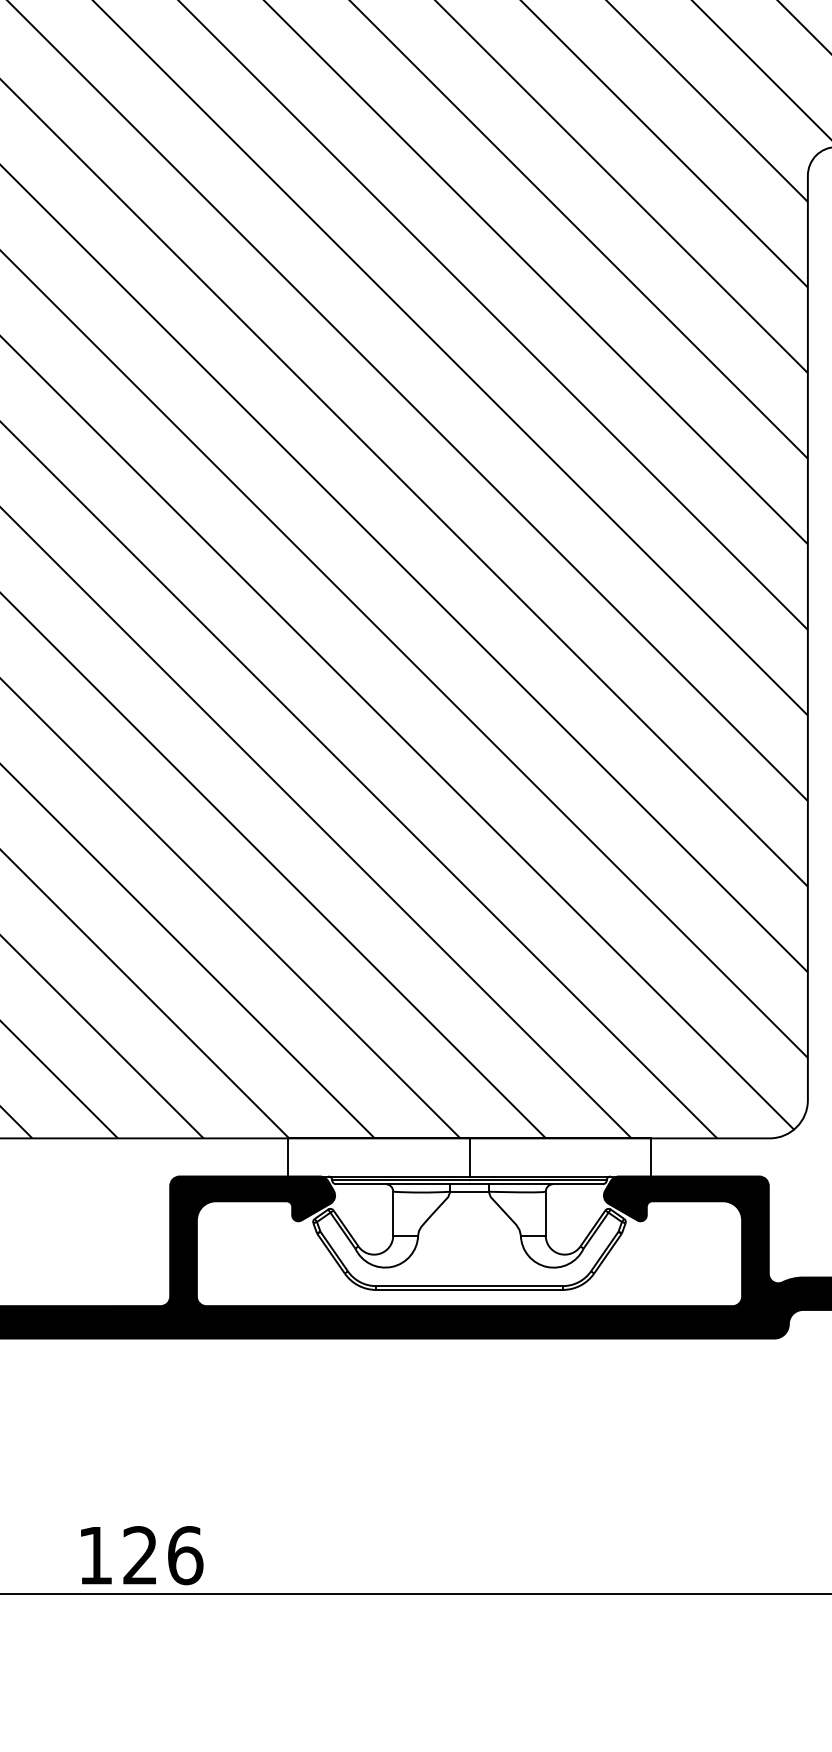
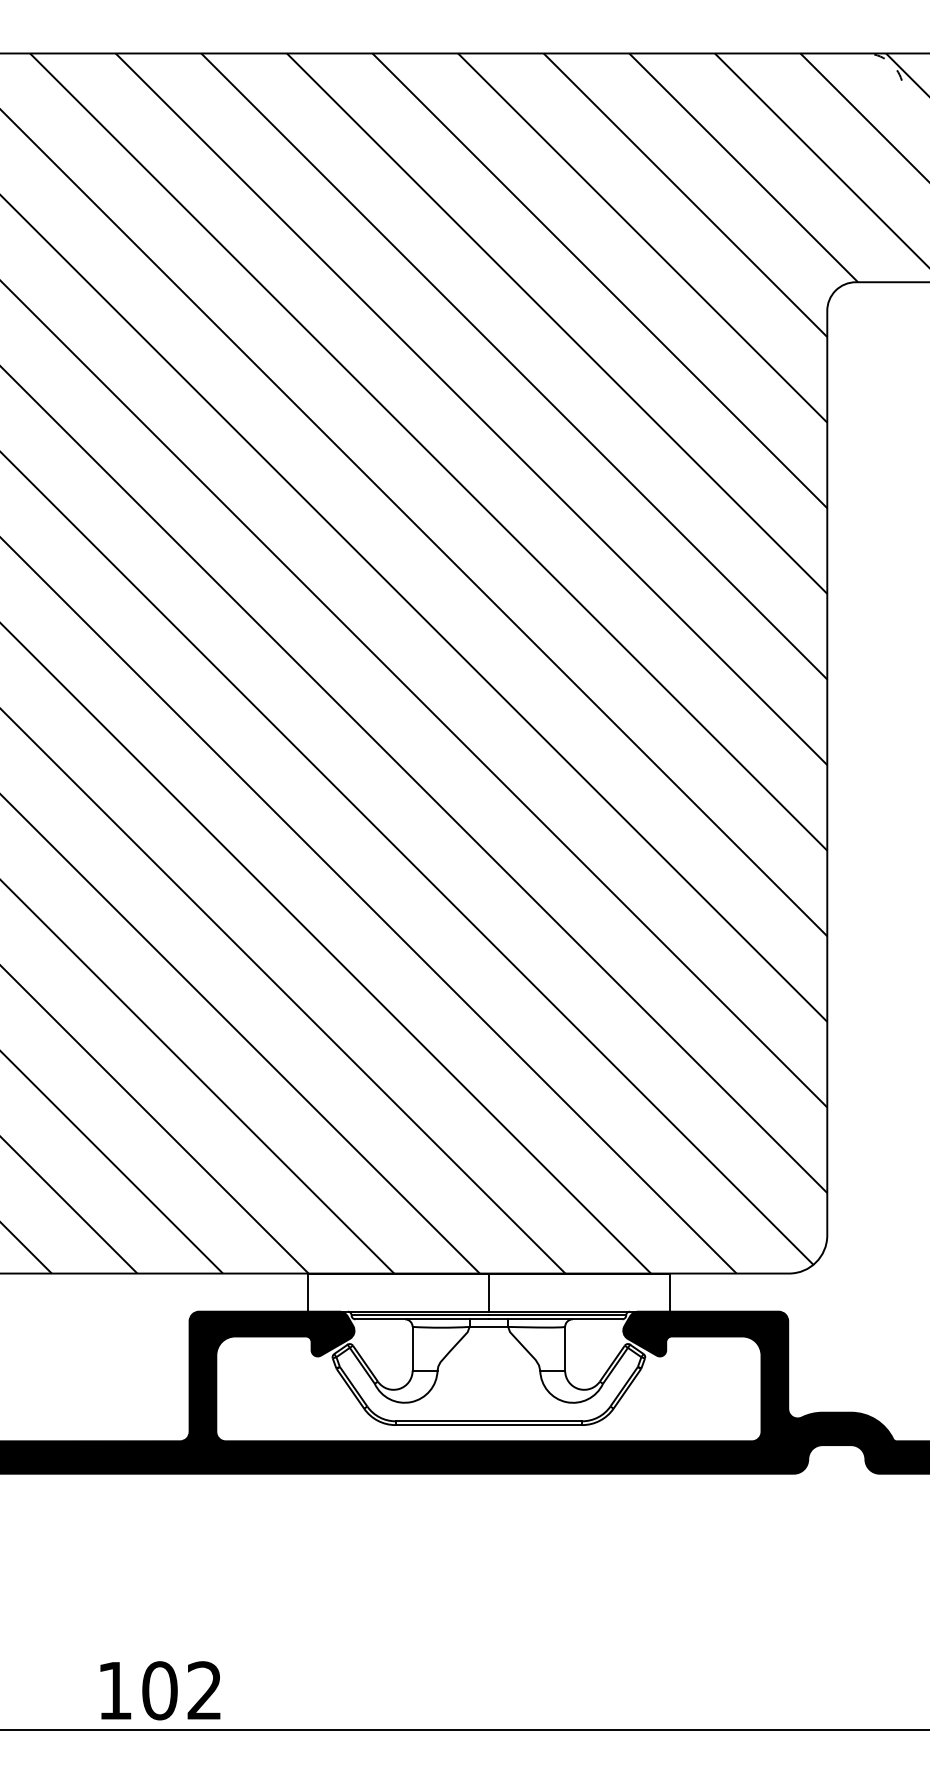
text: (163, 1555) -> (182, 1690), 126 -> 102

